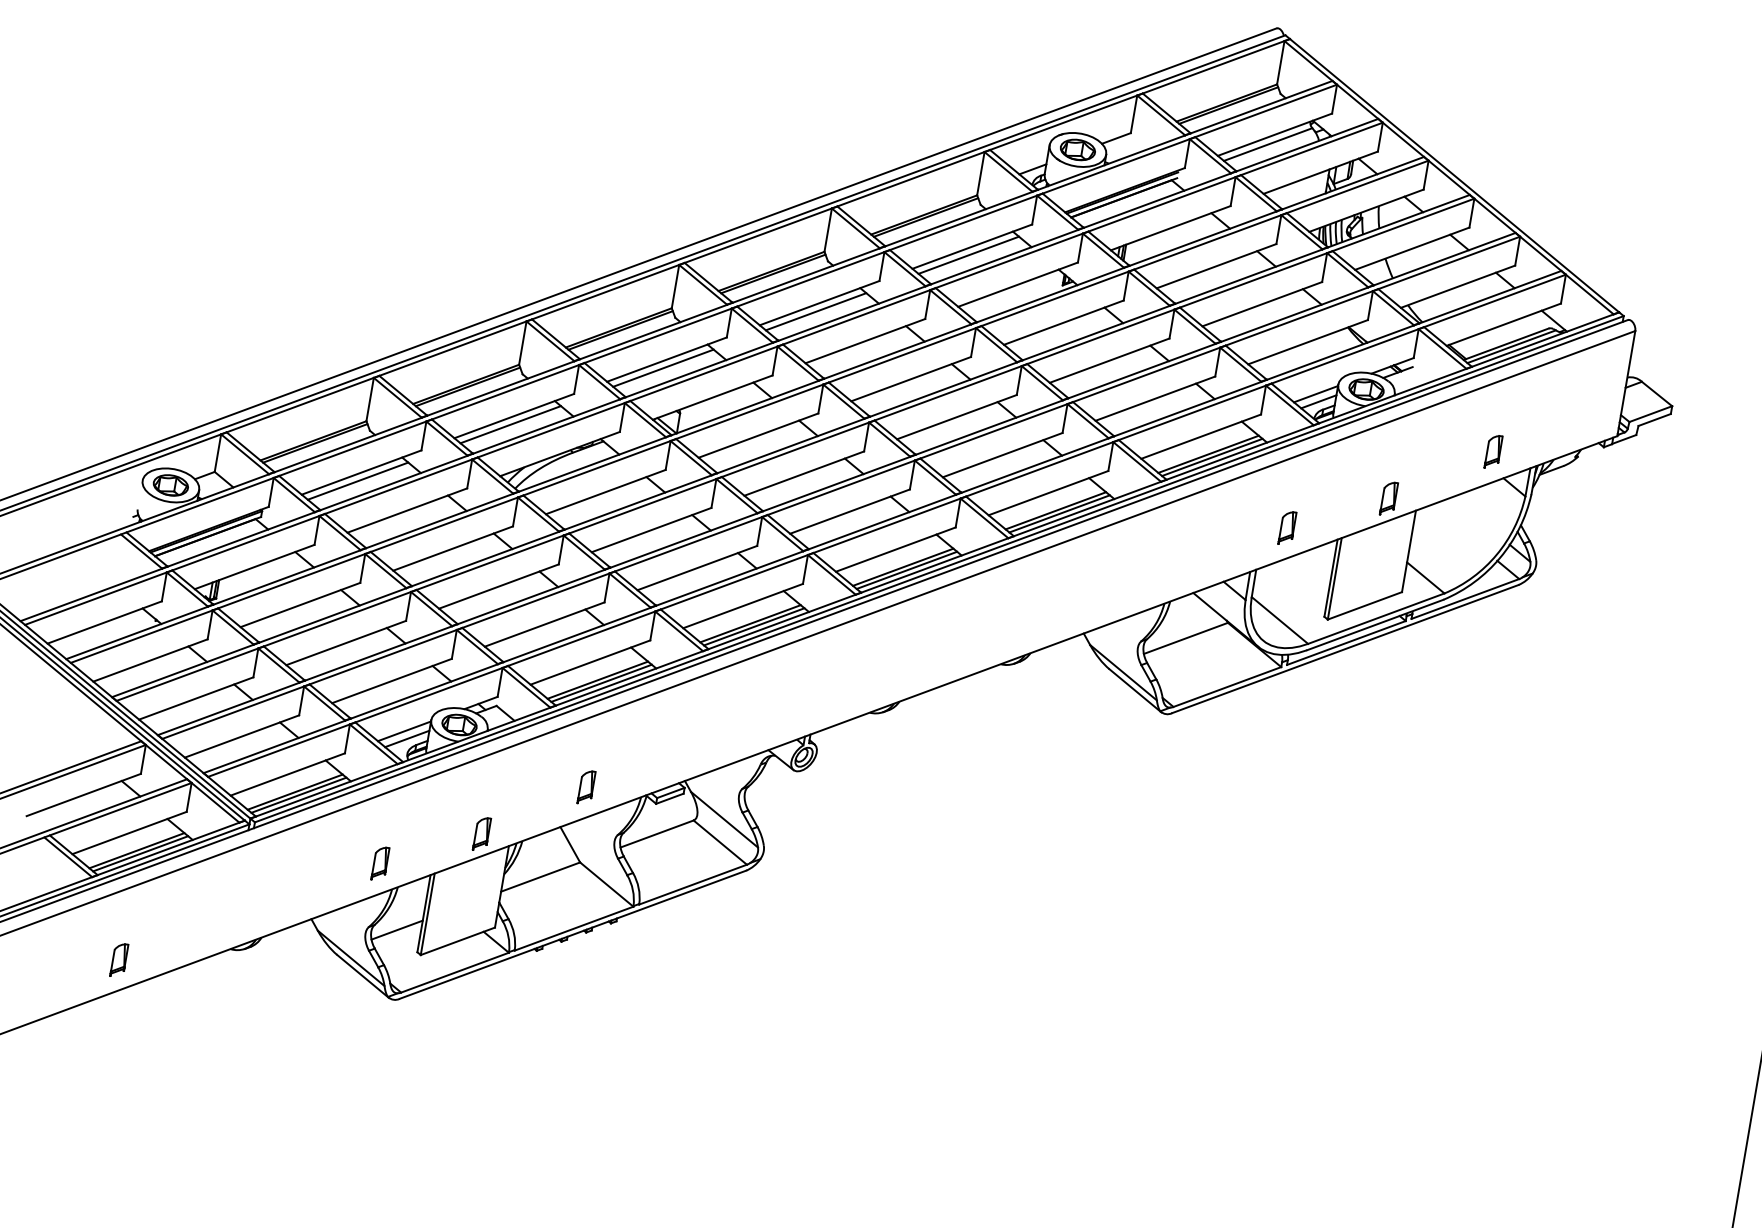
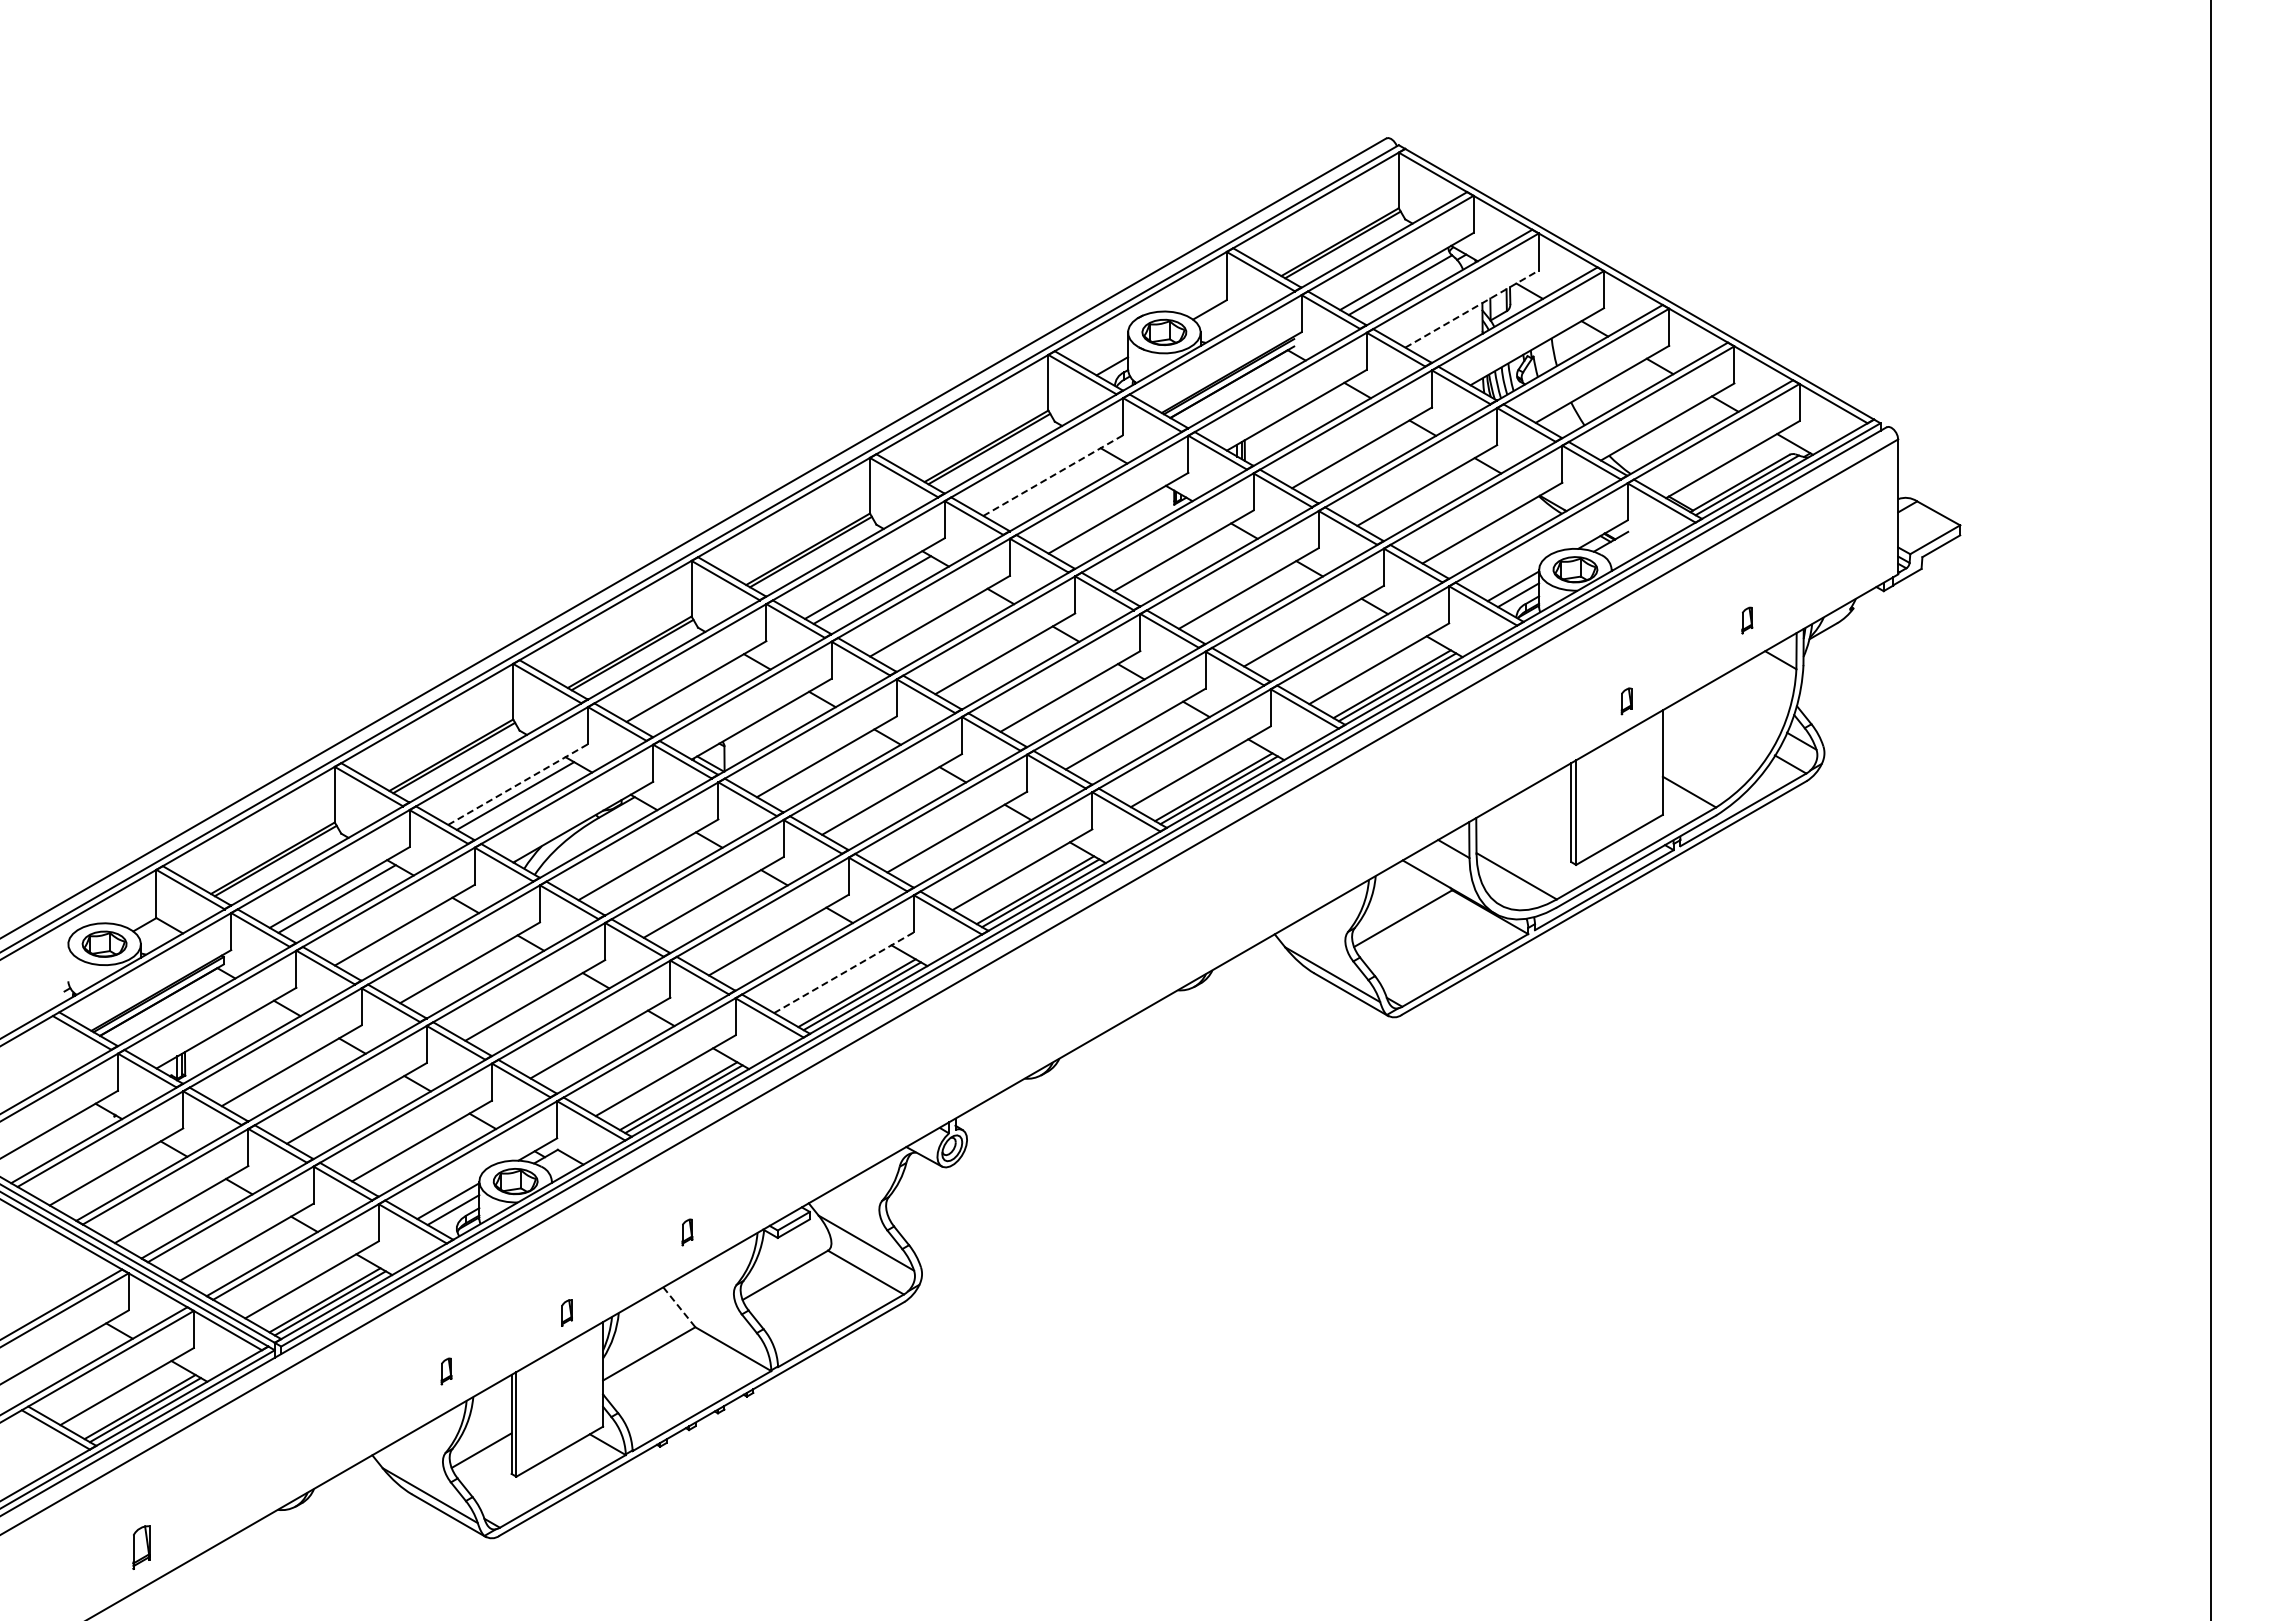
line: (1321, 172) -> (1472, 308), solid -> dashed
line: (972, 246) -> (1053, 475), solid -> dashed
line: (968, 254) -> (1050, 486), removed
line: (663, 367) -> (693, 692), removed
line: (514, 416) -> (518, 784), solid -> dashed
part: (1493, 451) -> (1747, 620), size x0.6
part: (1388, 498) -> (1626, 701), size x0.6
part: (1287, 528) -> (1506, 759), removed
line: (743, 605) -> (844, 972), solid -> dashed
part: (586, 787) -> (687, 1232), size x0.6
part: (481, 833) -> (566, 1312), size x0.6
line: (570, 844) -> (679, 1307), solid -> dashed
part: (380, 863) -> (446, 1371), size x0.6

